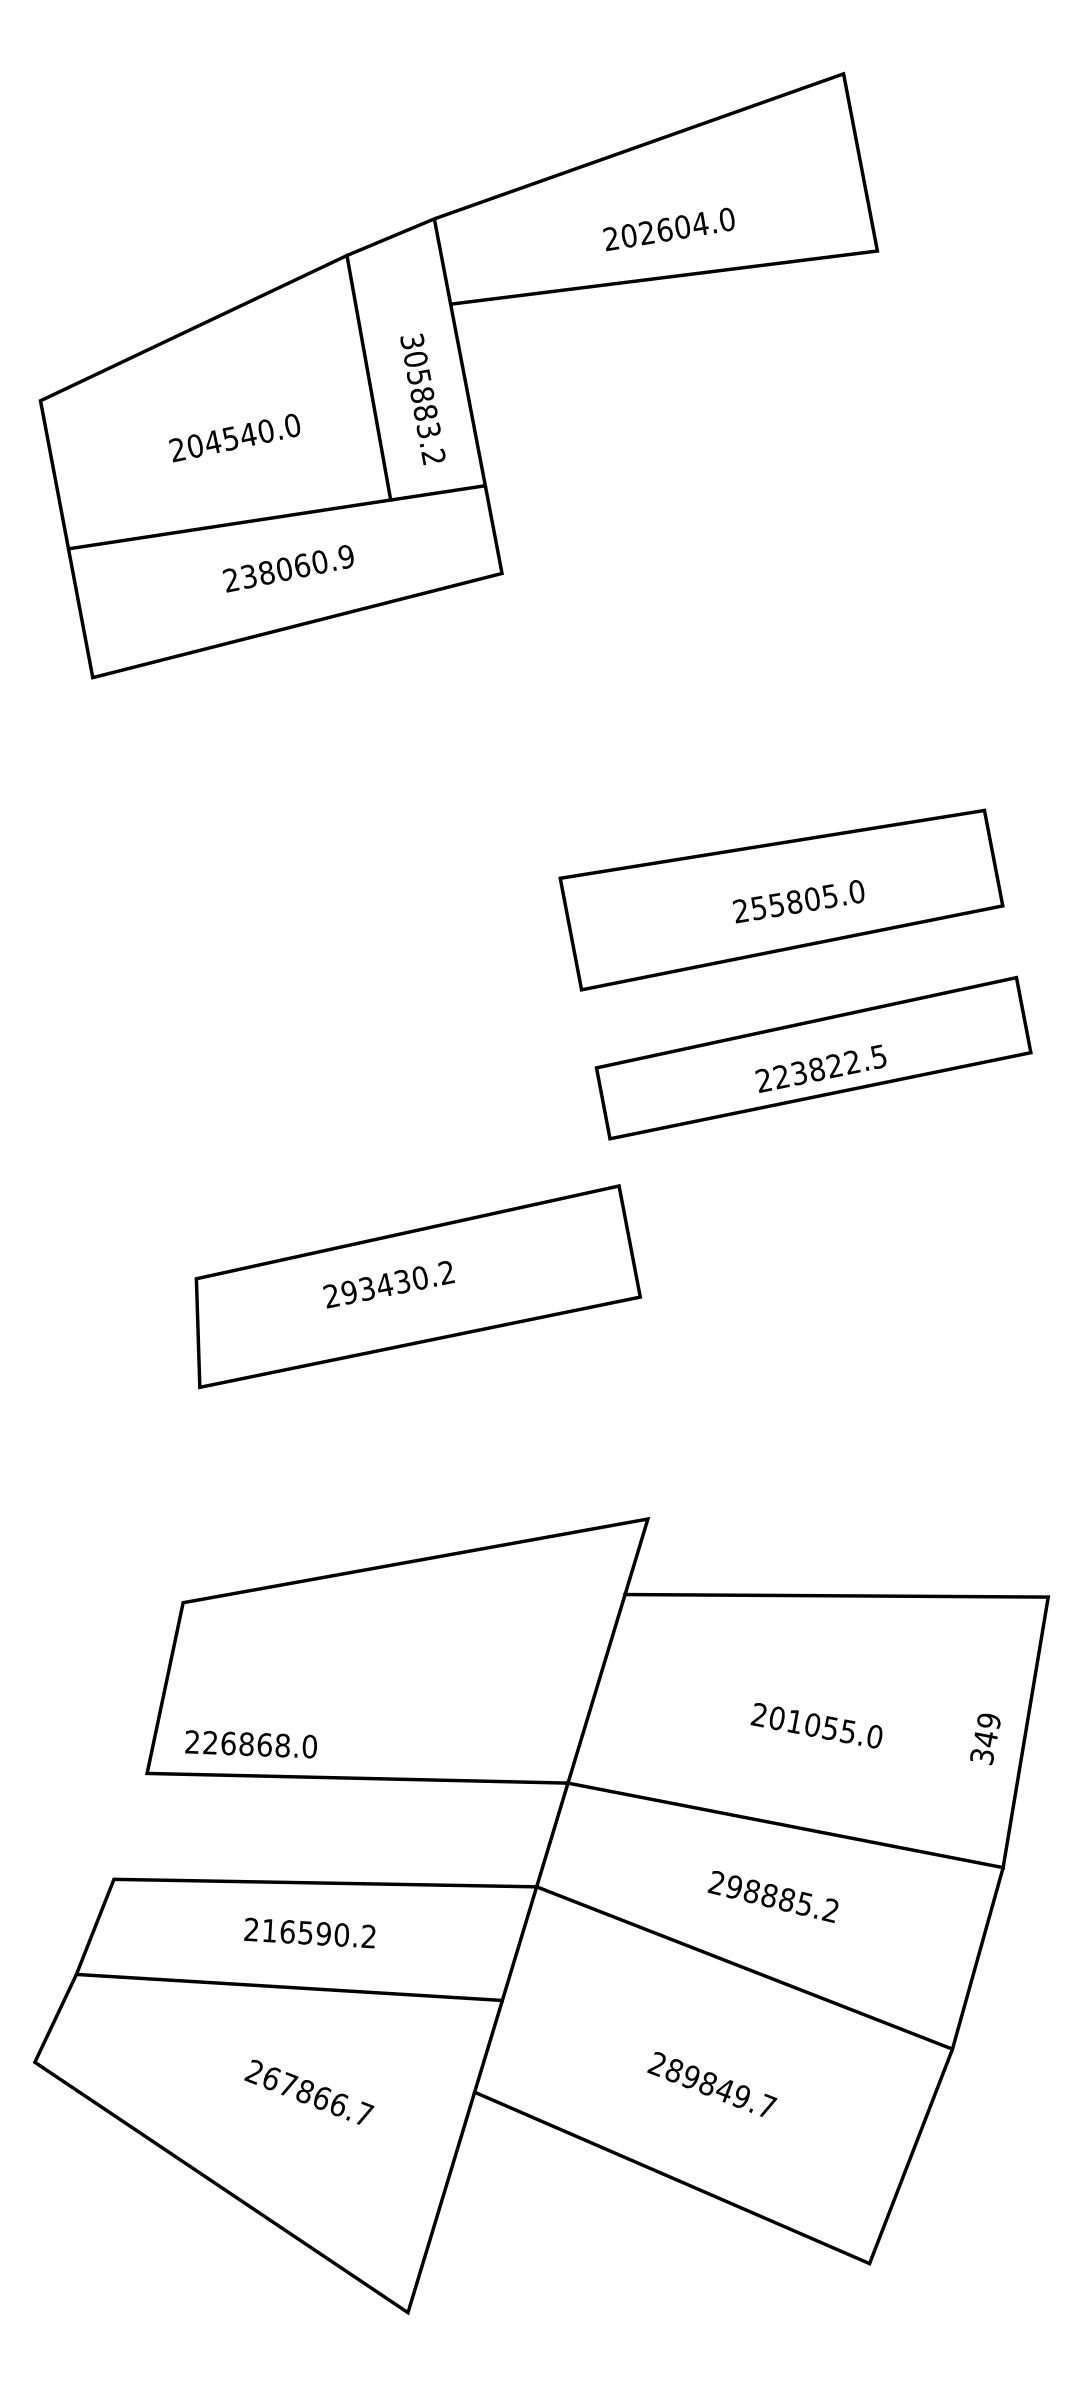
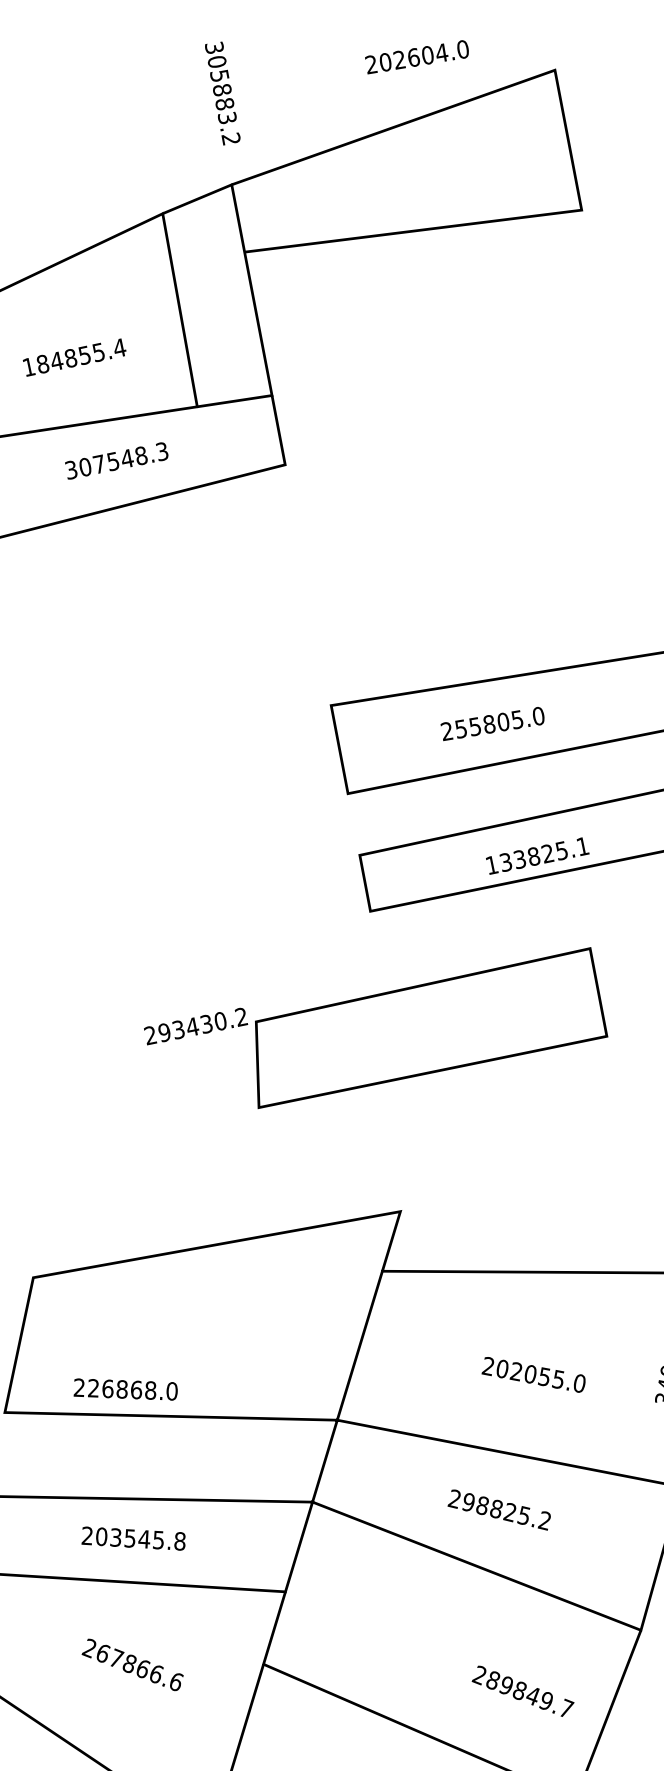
text: (668, 229) -> (416, 57), moved
text: (422, 399) -> (222, 93), moved
text: (234, 437) -> (73, 357), 204540.0 -> 184855.4
text: (288, 568) -> (116, 460), 238060.9 -> 307548.3
text: (798, 901) -> (492, 723), moved
text: (821, 1068) -> (537, 855), 223822.5 -> 133825.1
part: (418, 1286) -> (431, 1027), moved
text: (794, 1721) -> (516, 1371), 201055.0 -> 202055.0
text: (250, 1744) -> (125, 1389), moved
text: (786, 1900) -> (509, 1512), 298885.2 -> 298825.2
text: (318, 1933) -> (140, 1538), 216590.2 -> 203545.8
text: (712, 2084) -> (523, 1691), moved
text: (365, 2113) -> (177, 1681), 267866.7 -> 267866.6

